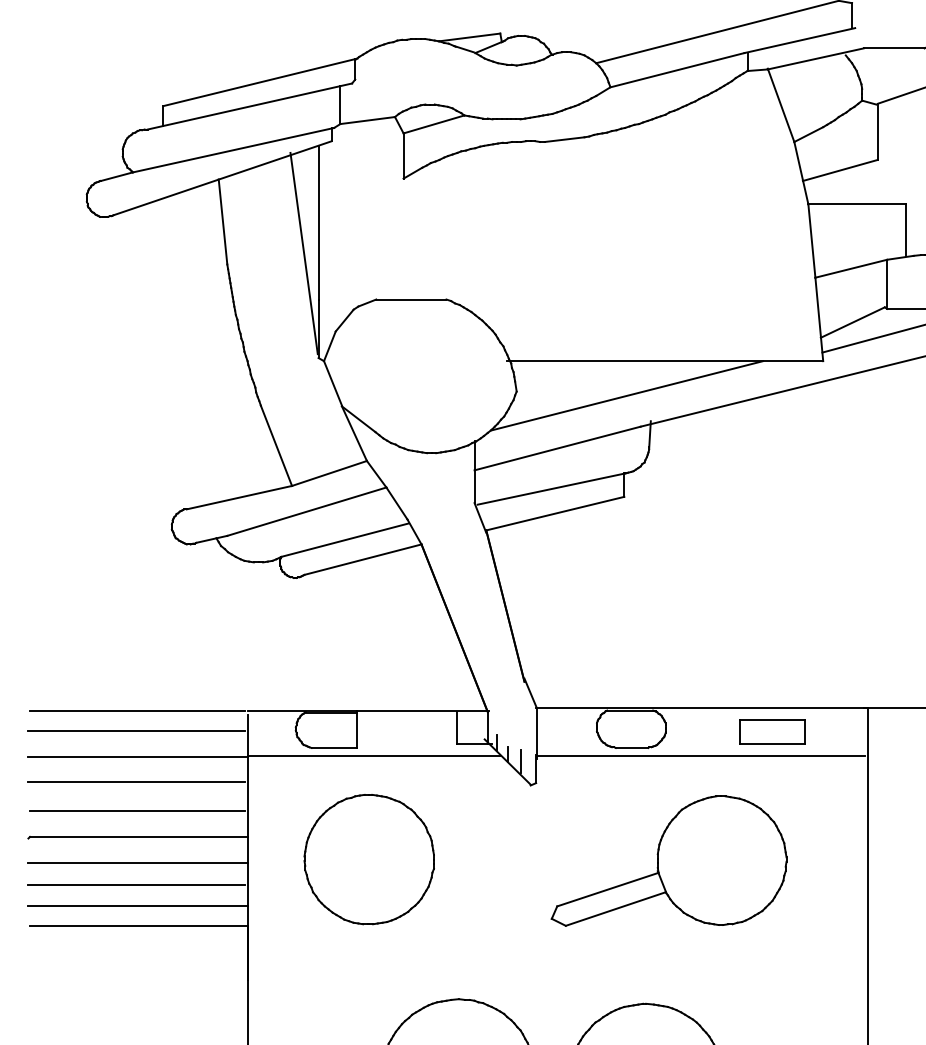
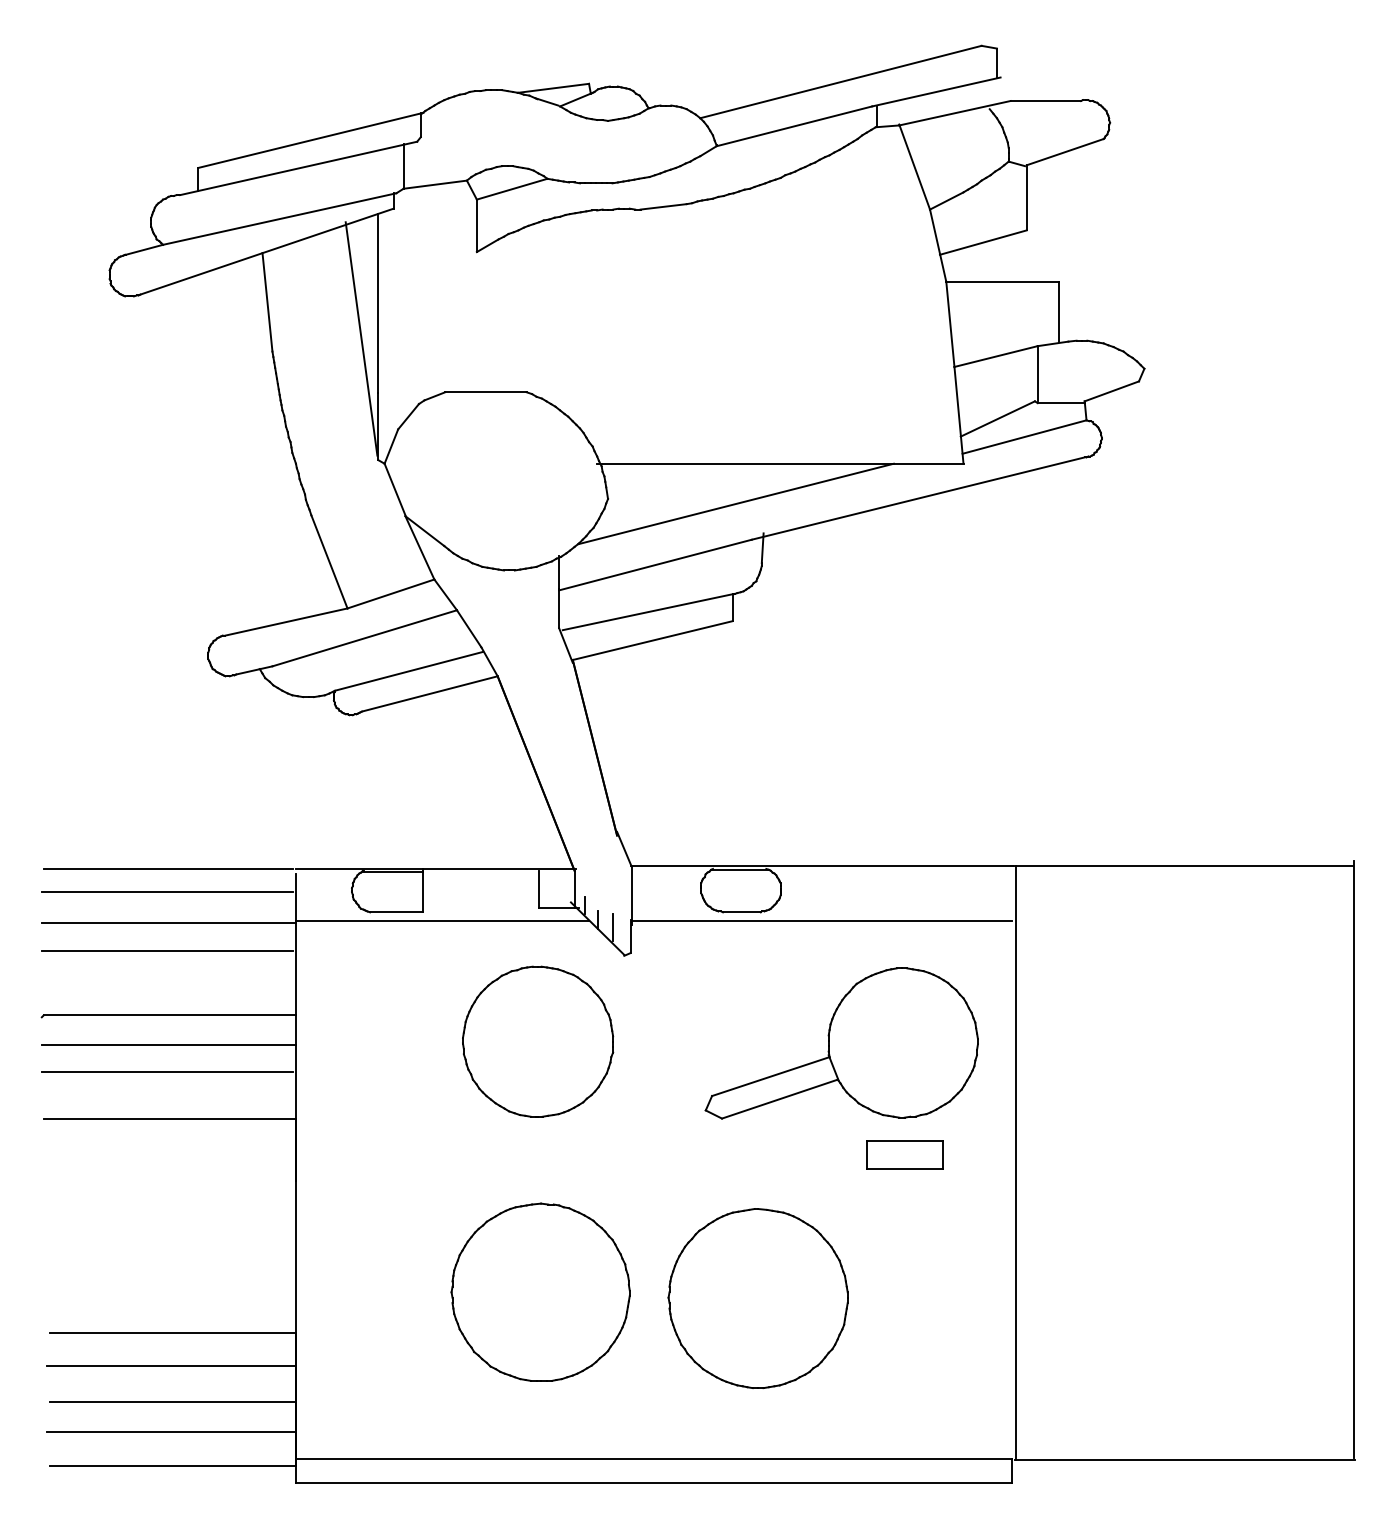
part: (772, 731) -> (904, 1154), moved
line: (137, 811) -> (168, 985), removed
part: (369, 859) -> (538, 1041), moved
part: (668, 861) -> (841, 1043), moved
line: (137, 905) -> (168, 1095), removed

